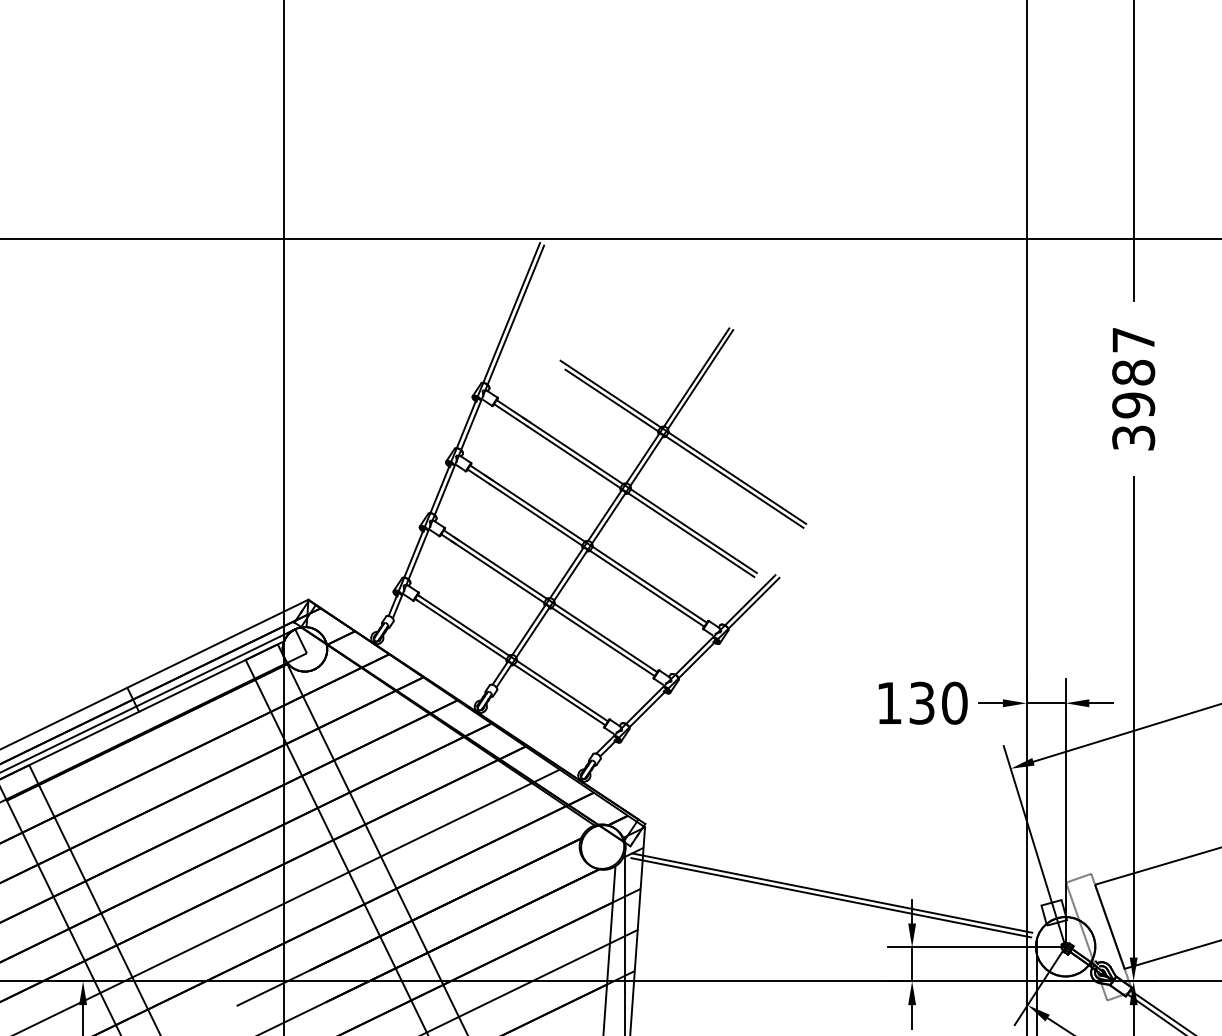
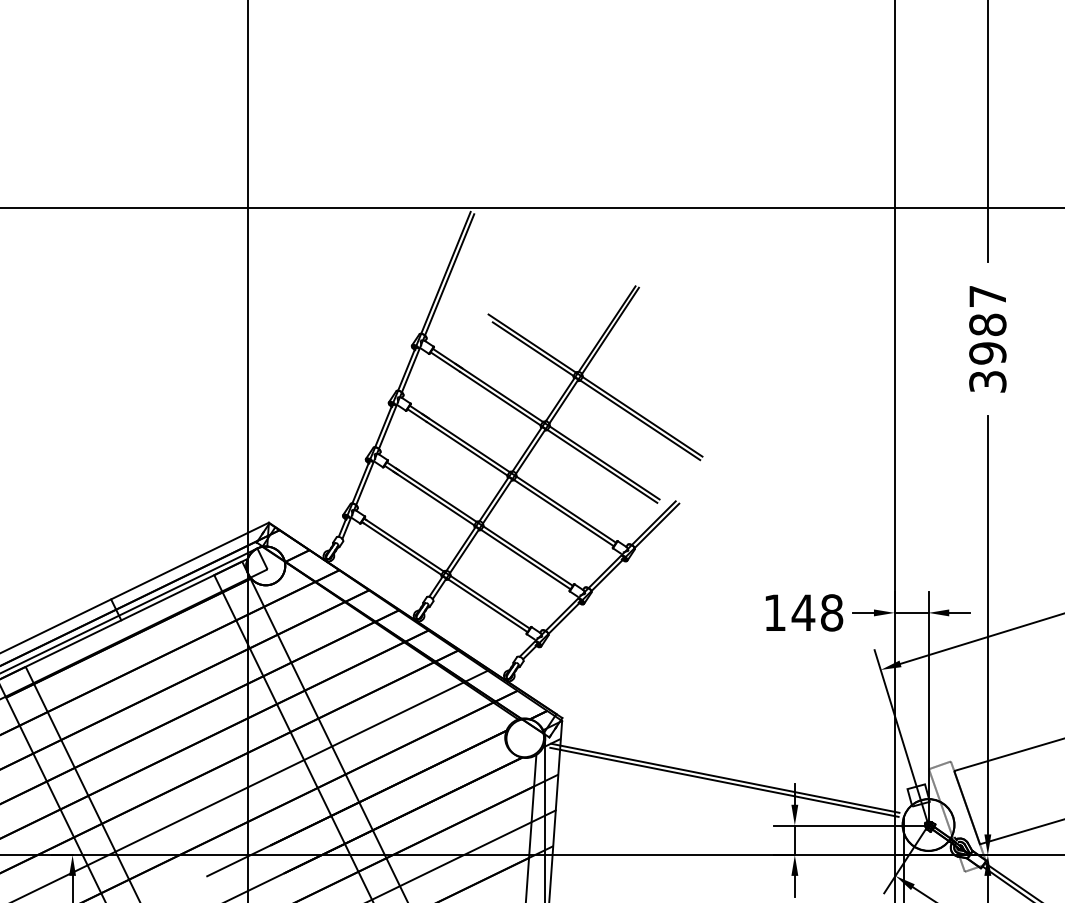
text: (937, 702) -> (816, 612), 130 -> 148

